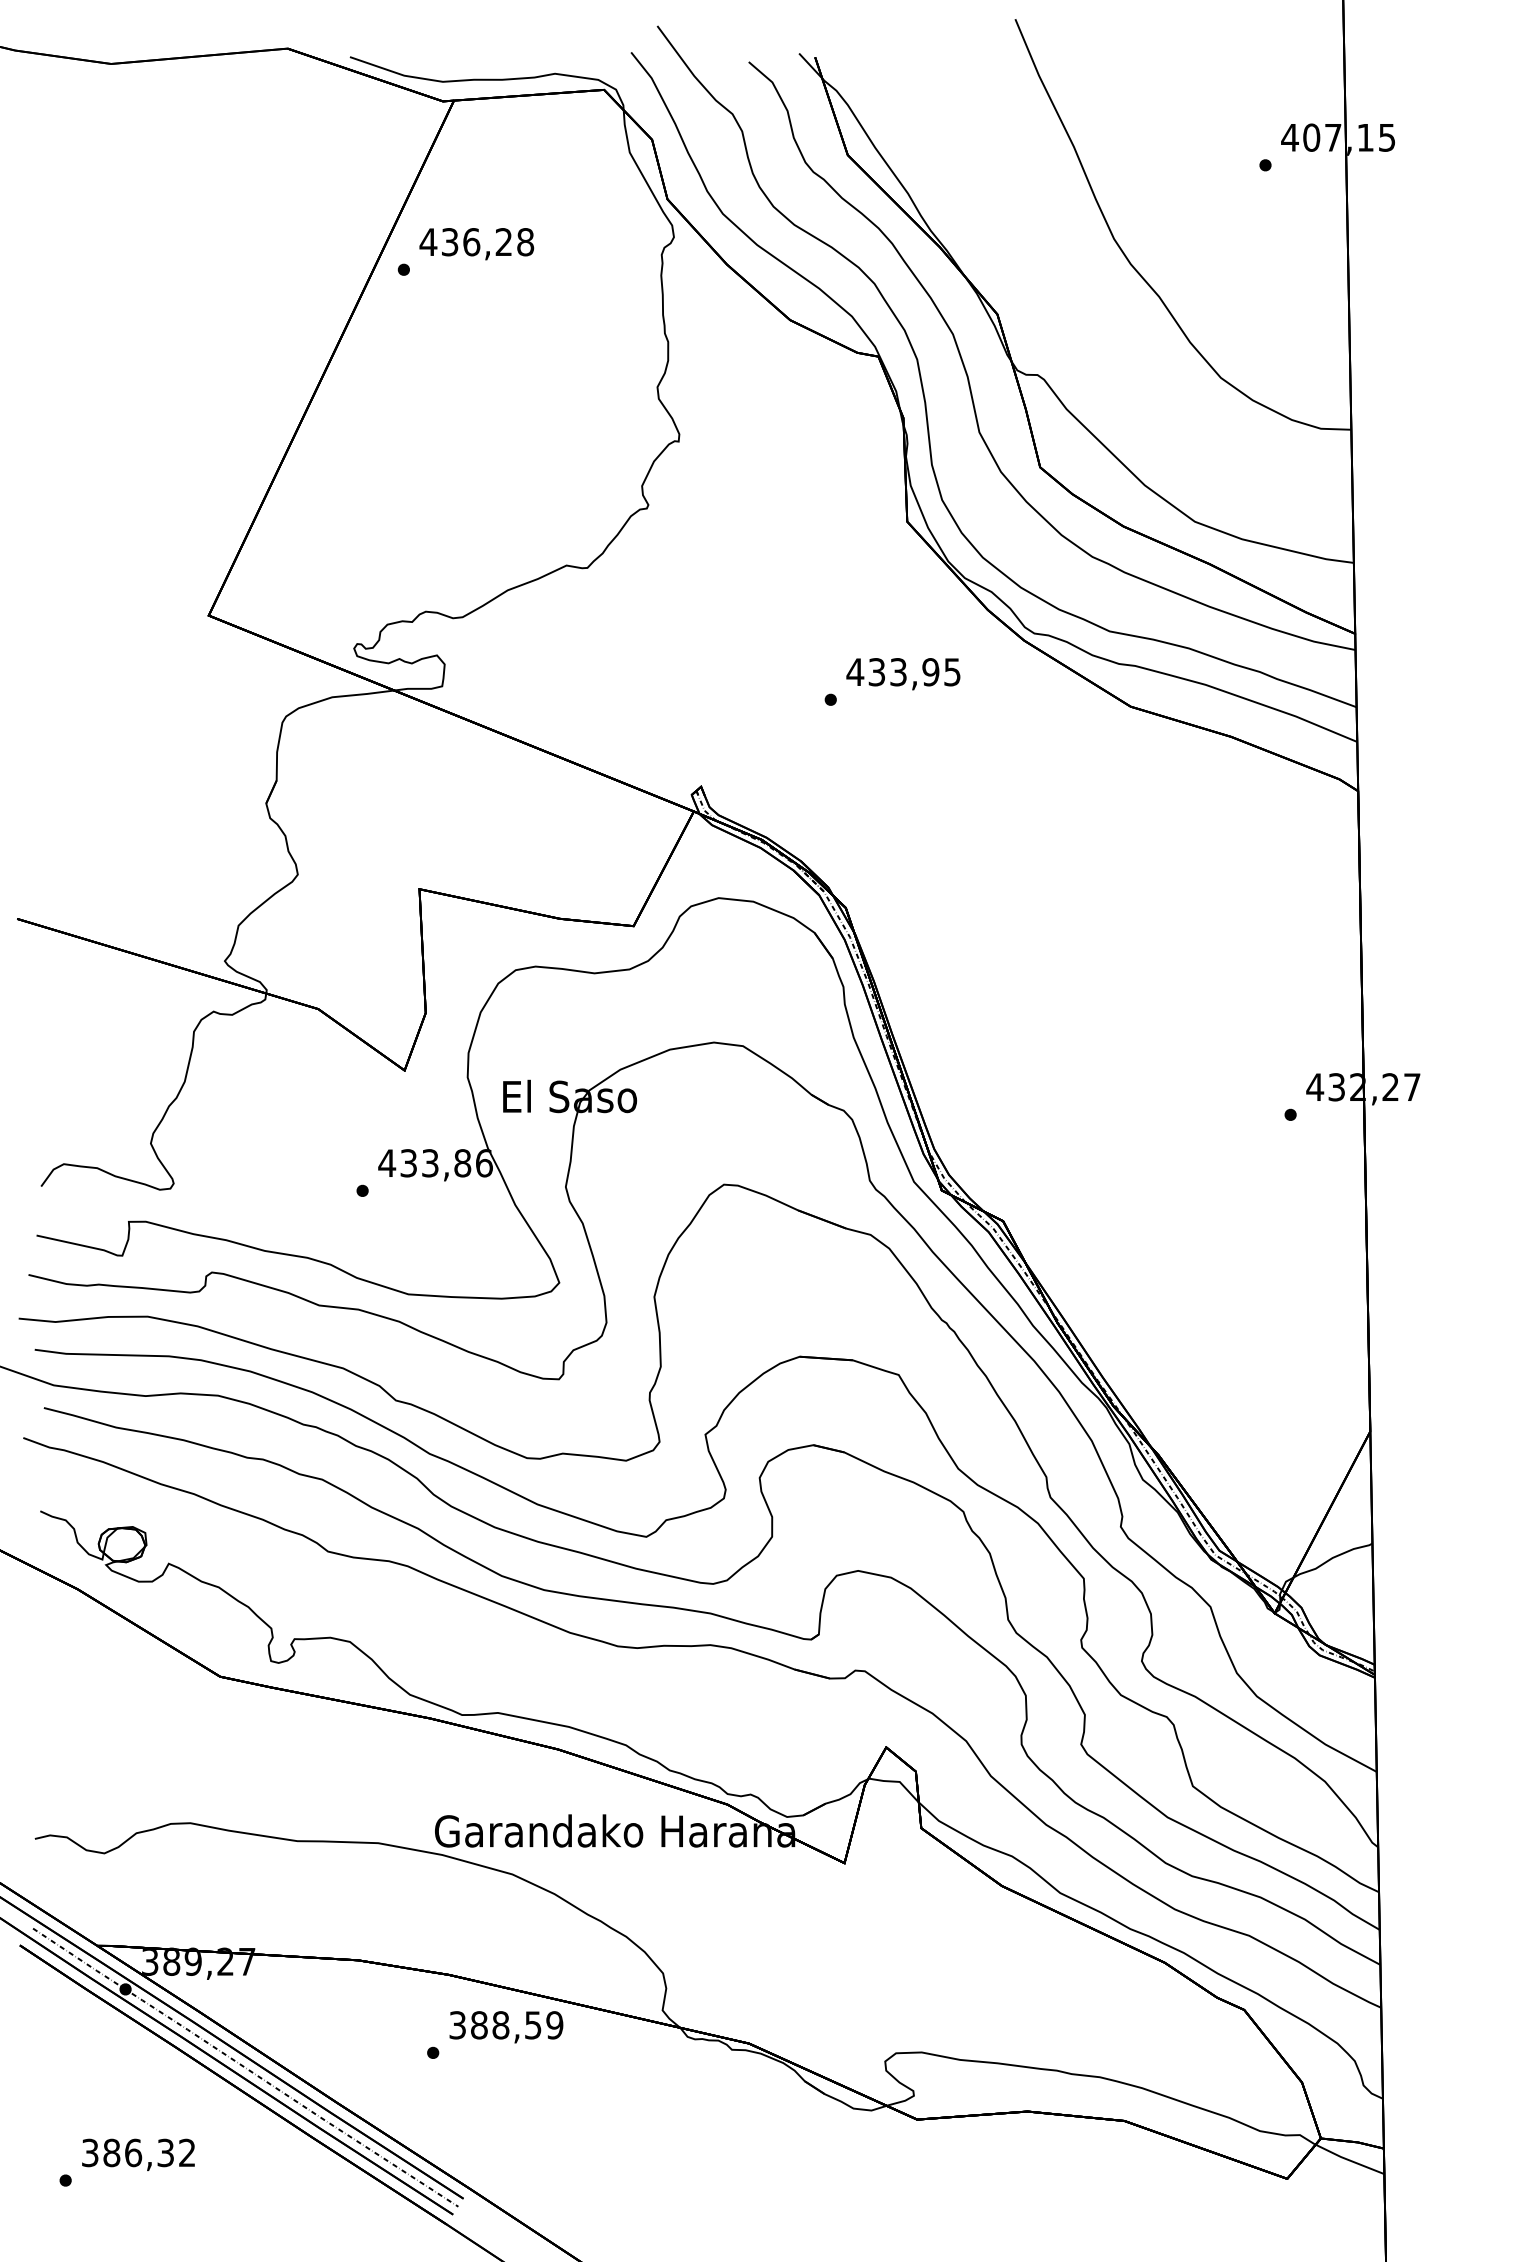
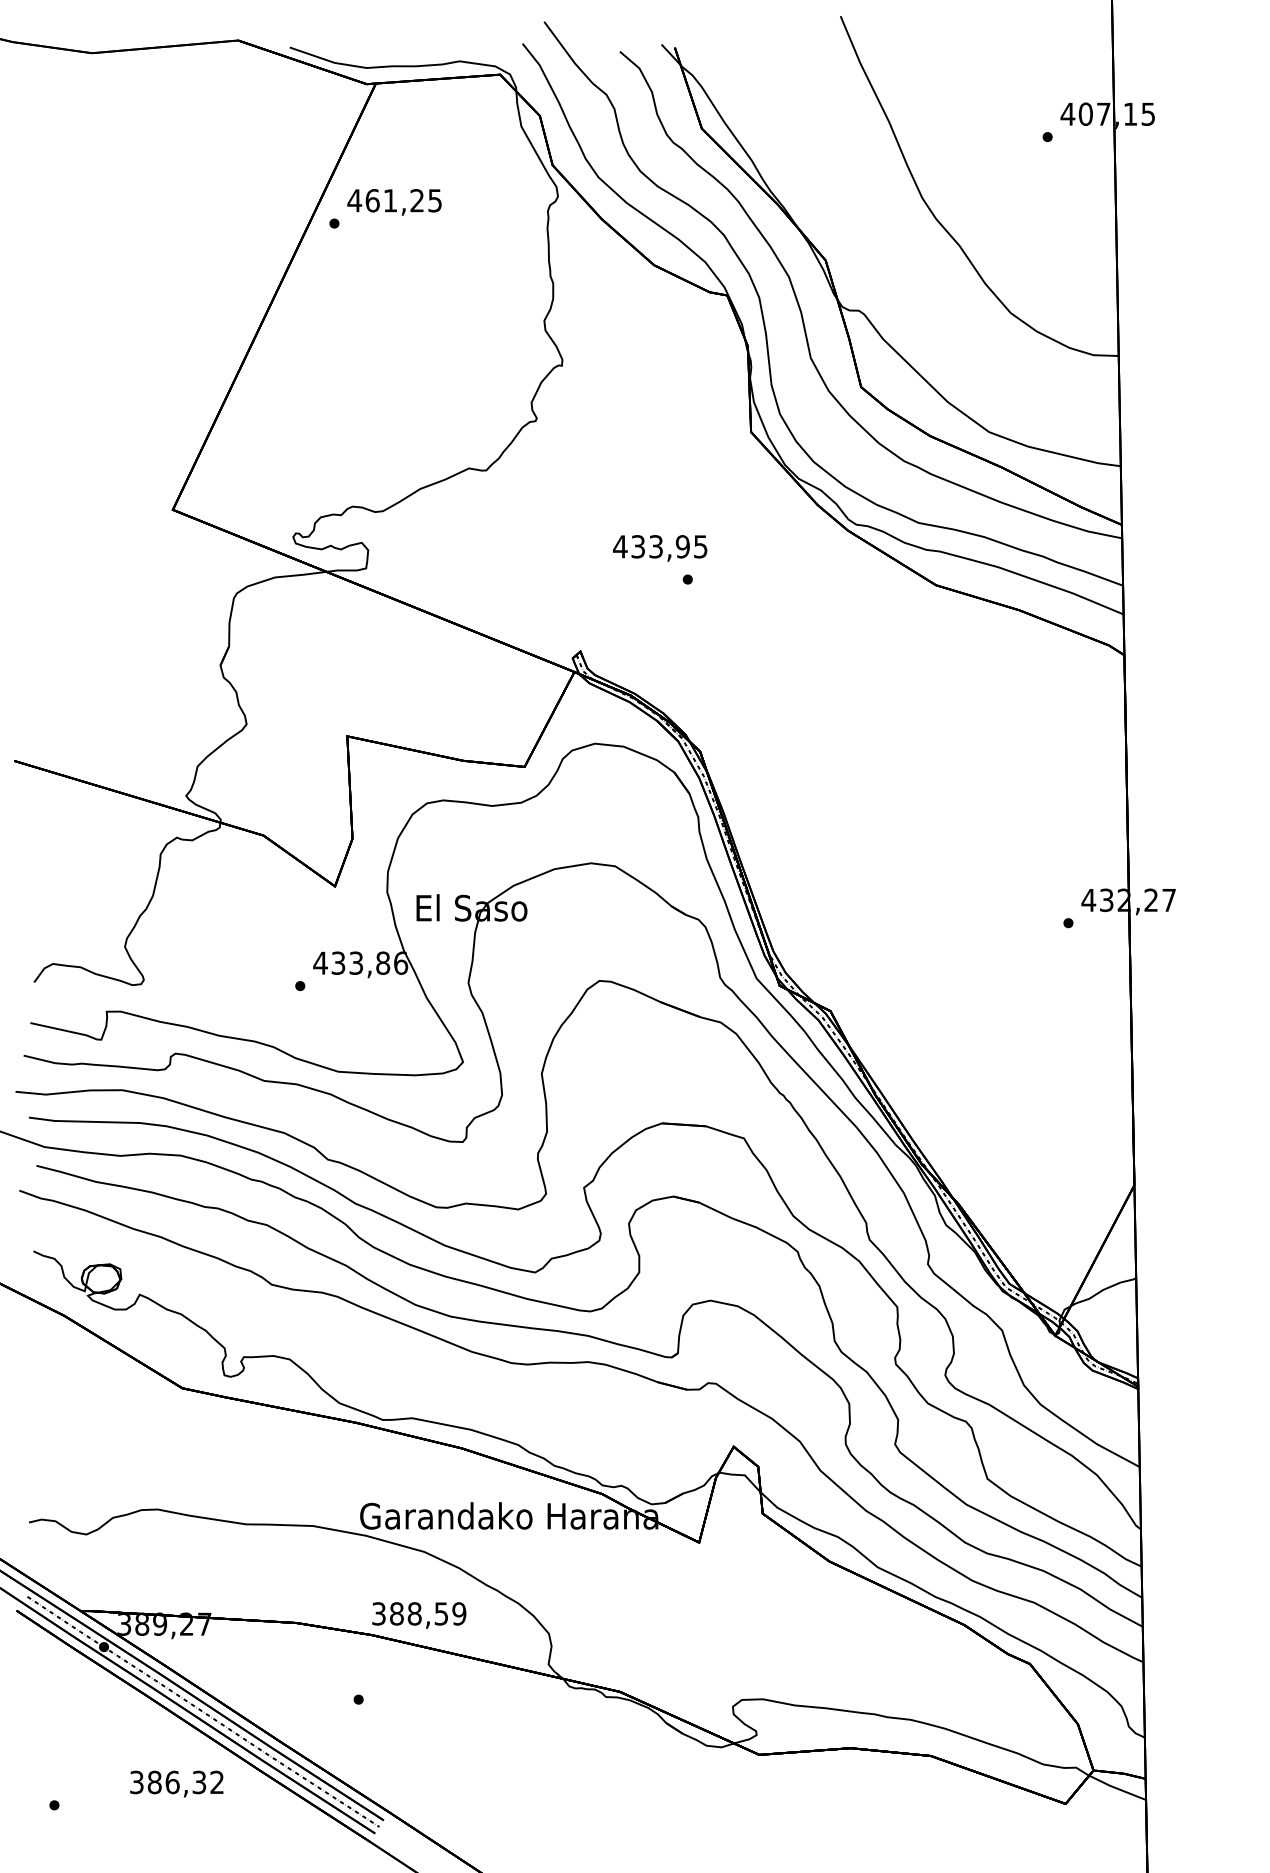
text: (487, 242) -> (403, 200), 436,28 -> 461,25
text: (903, 674) -> (660, 548), moved
text: (506, 2027) -> (419, 1615), moved
text: (138, 2154) -> (176, 1783), moved

